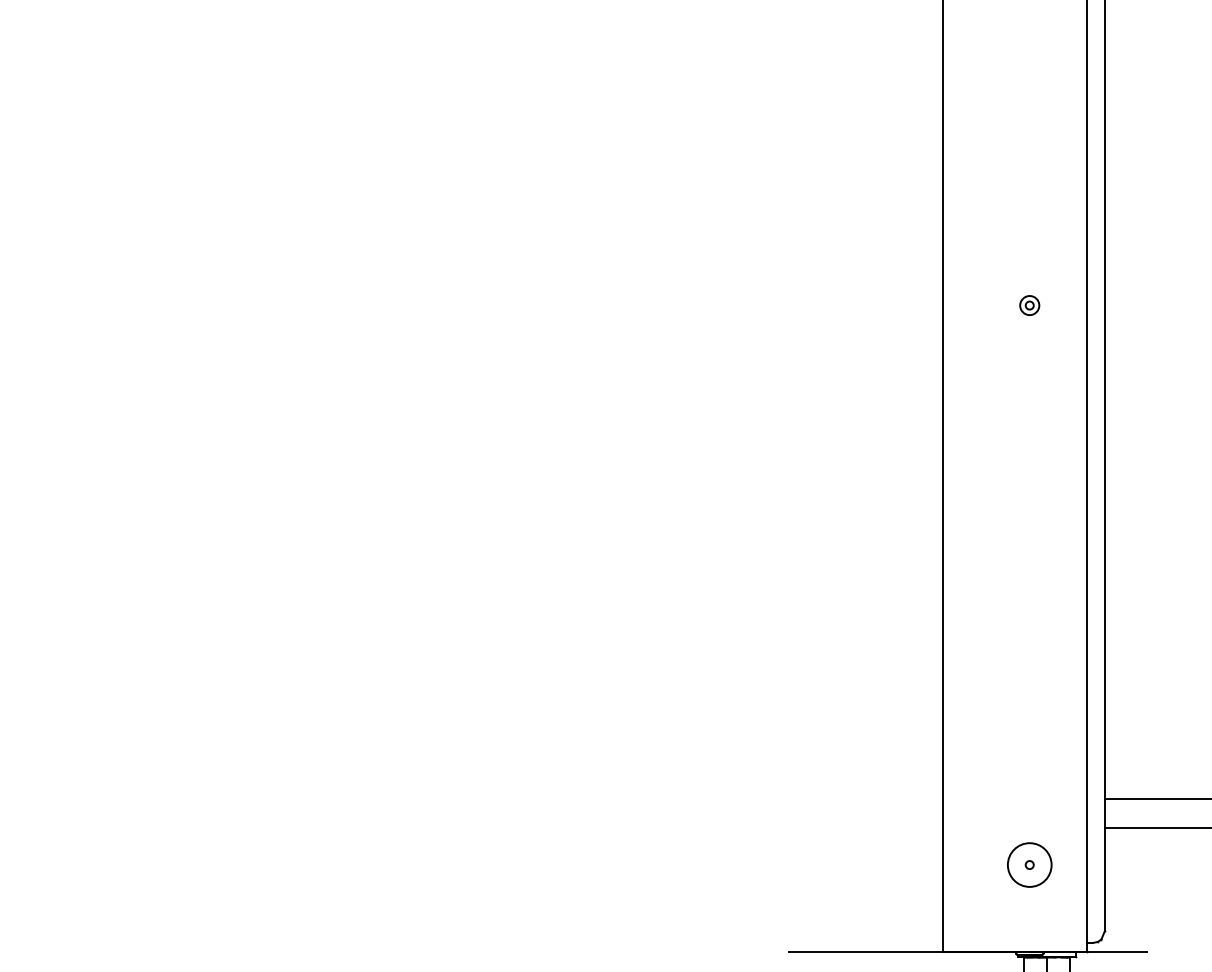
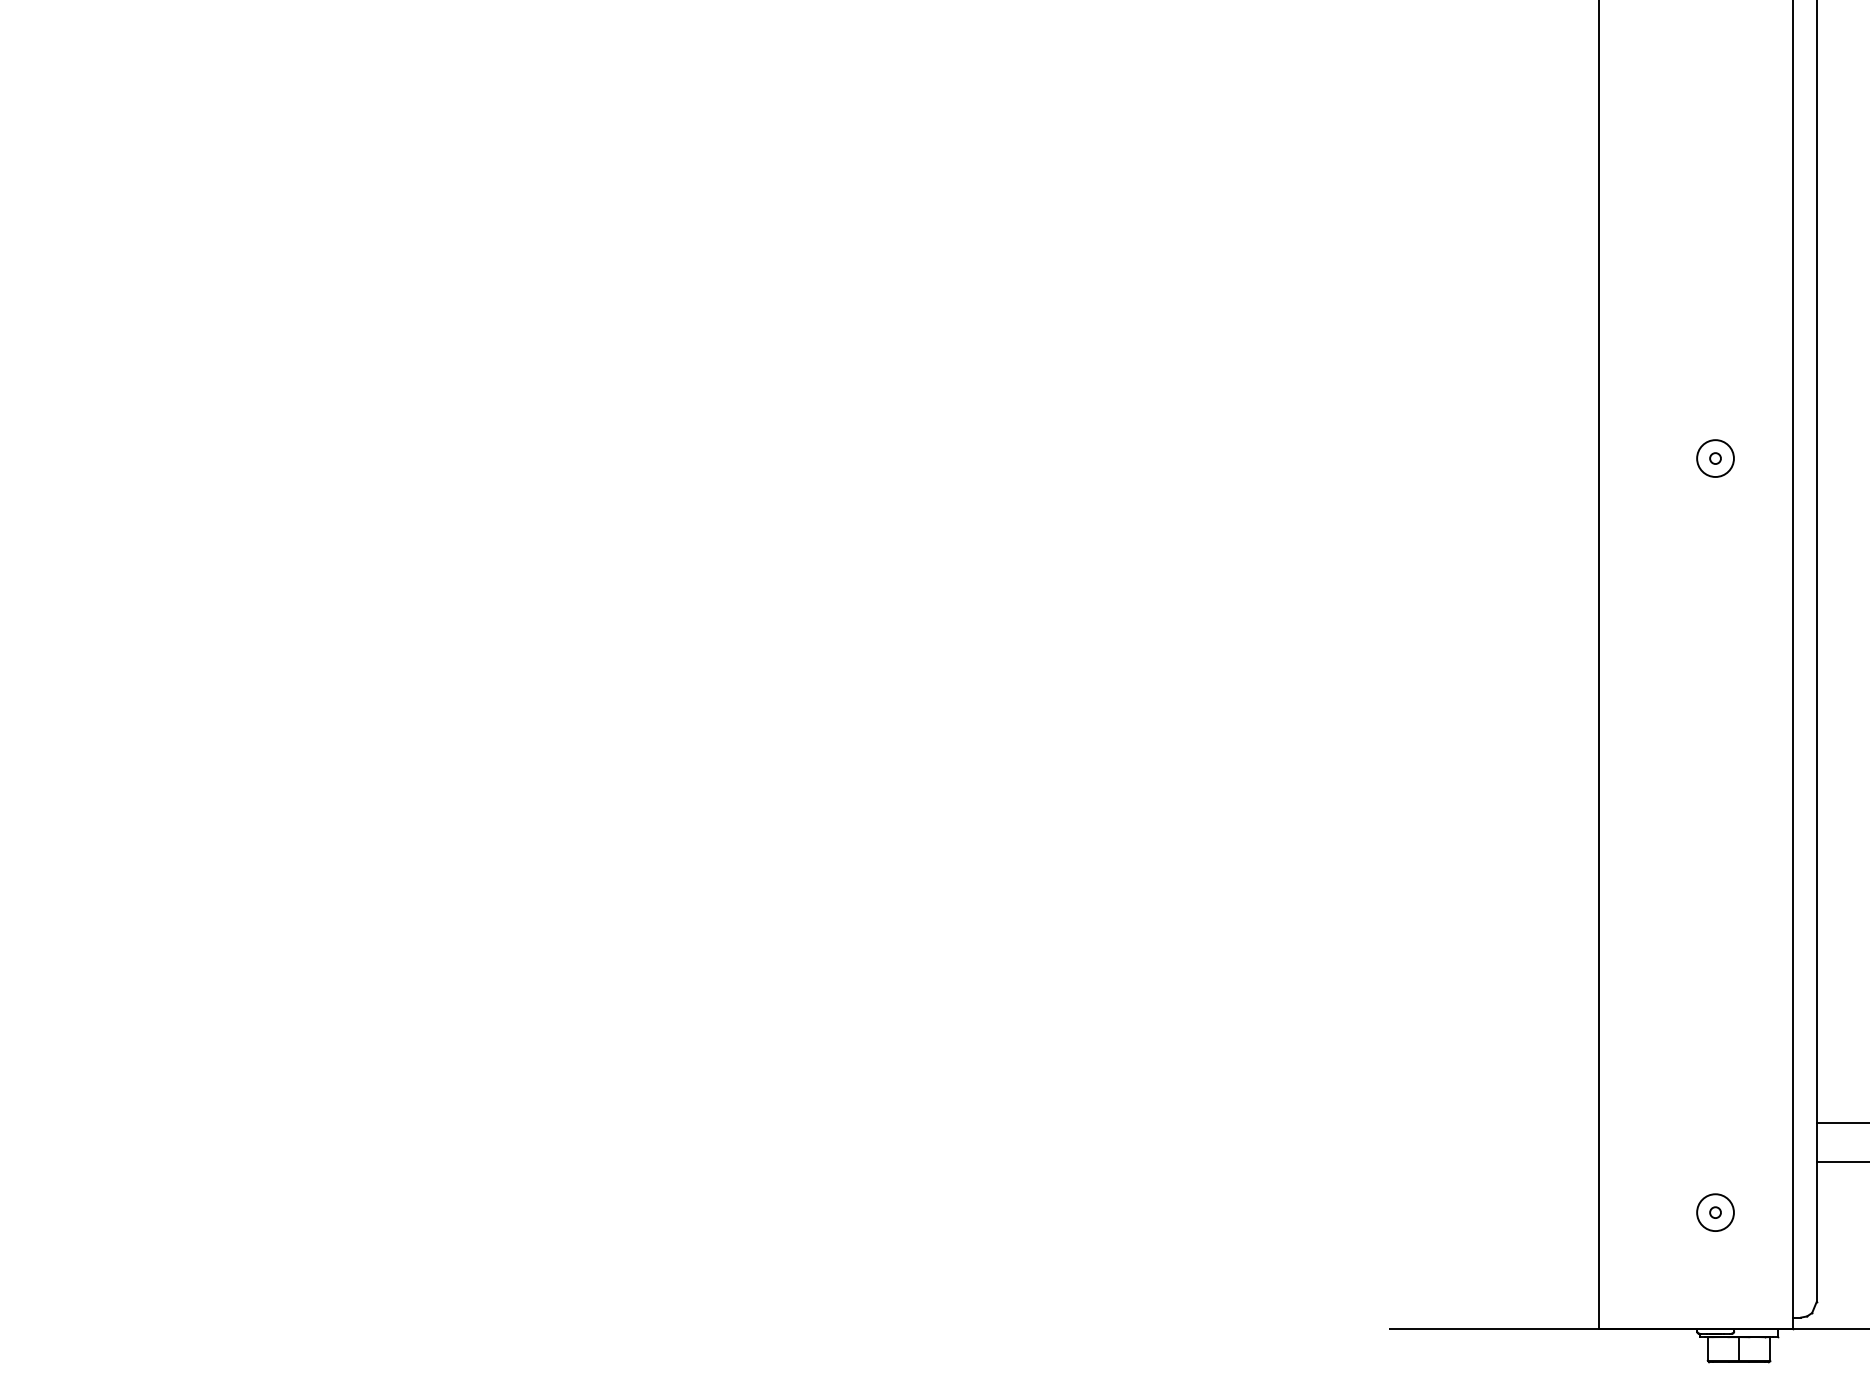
circle: (1029, 305) -> (1715, 458), size x1.43
circle: (1029, 864) -> (1715, 1212), size x0.62

